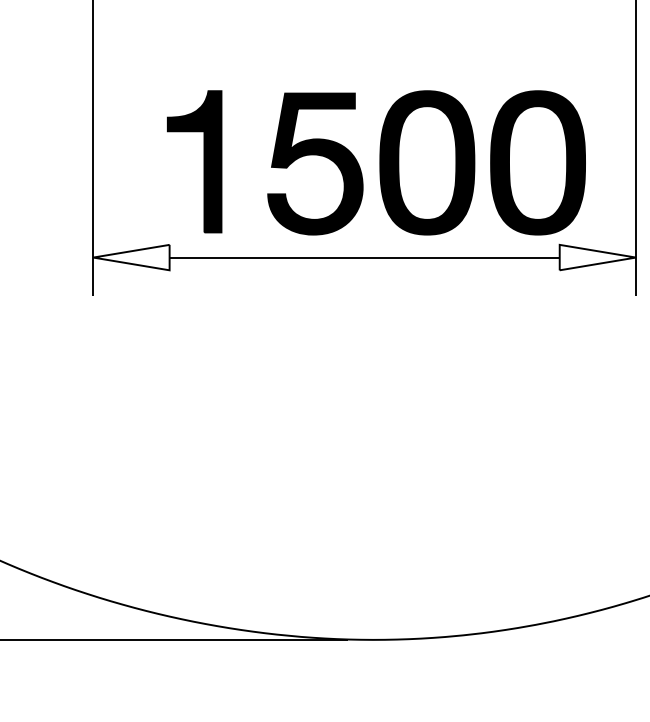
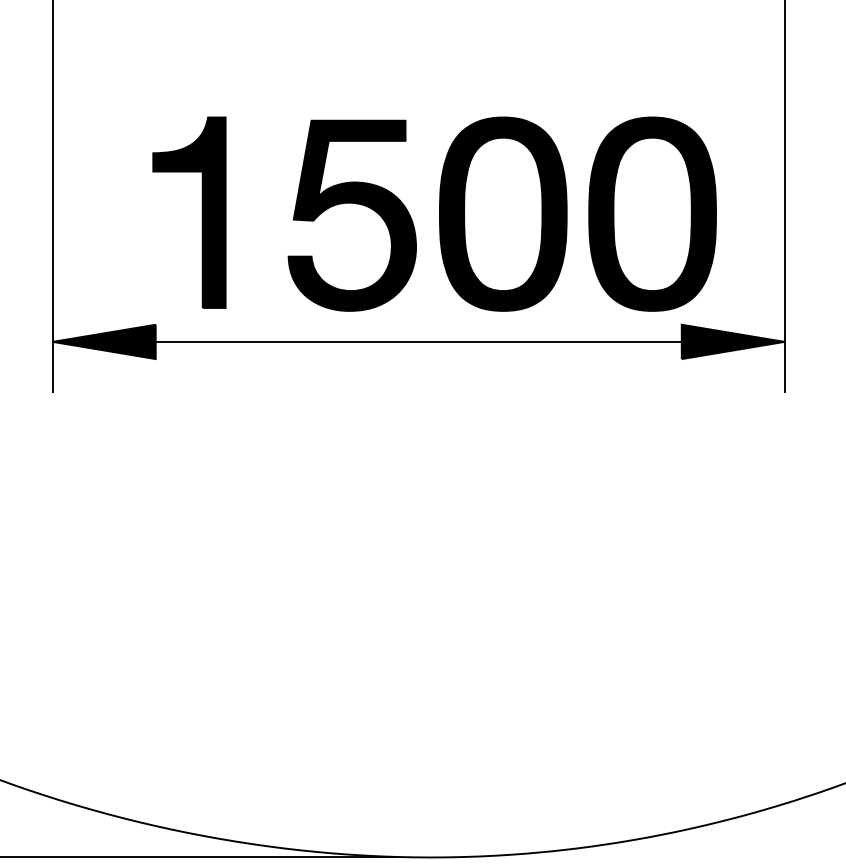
fill: (131, 257) -> (104, 341), added
fill: (597, 257) -> (732, 341), added

